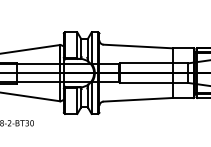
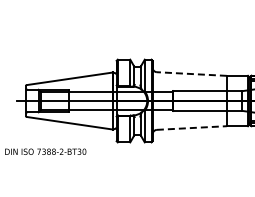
line: (137, 46) -> (191, 74), solid -> dashed
line: (138, 100) -> (192, 128), solid -> dashed

